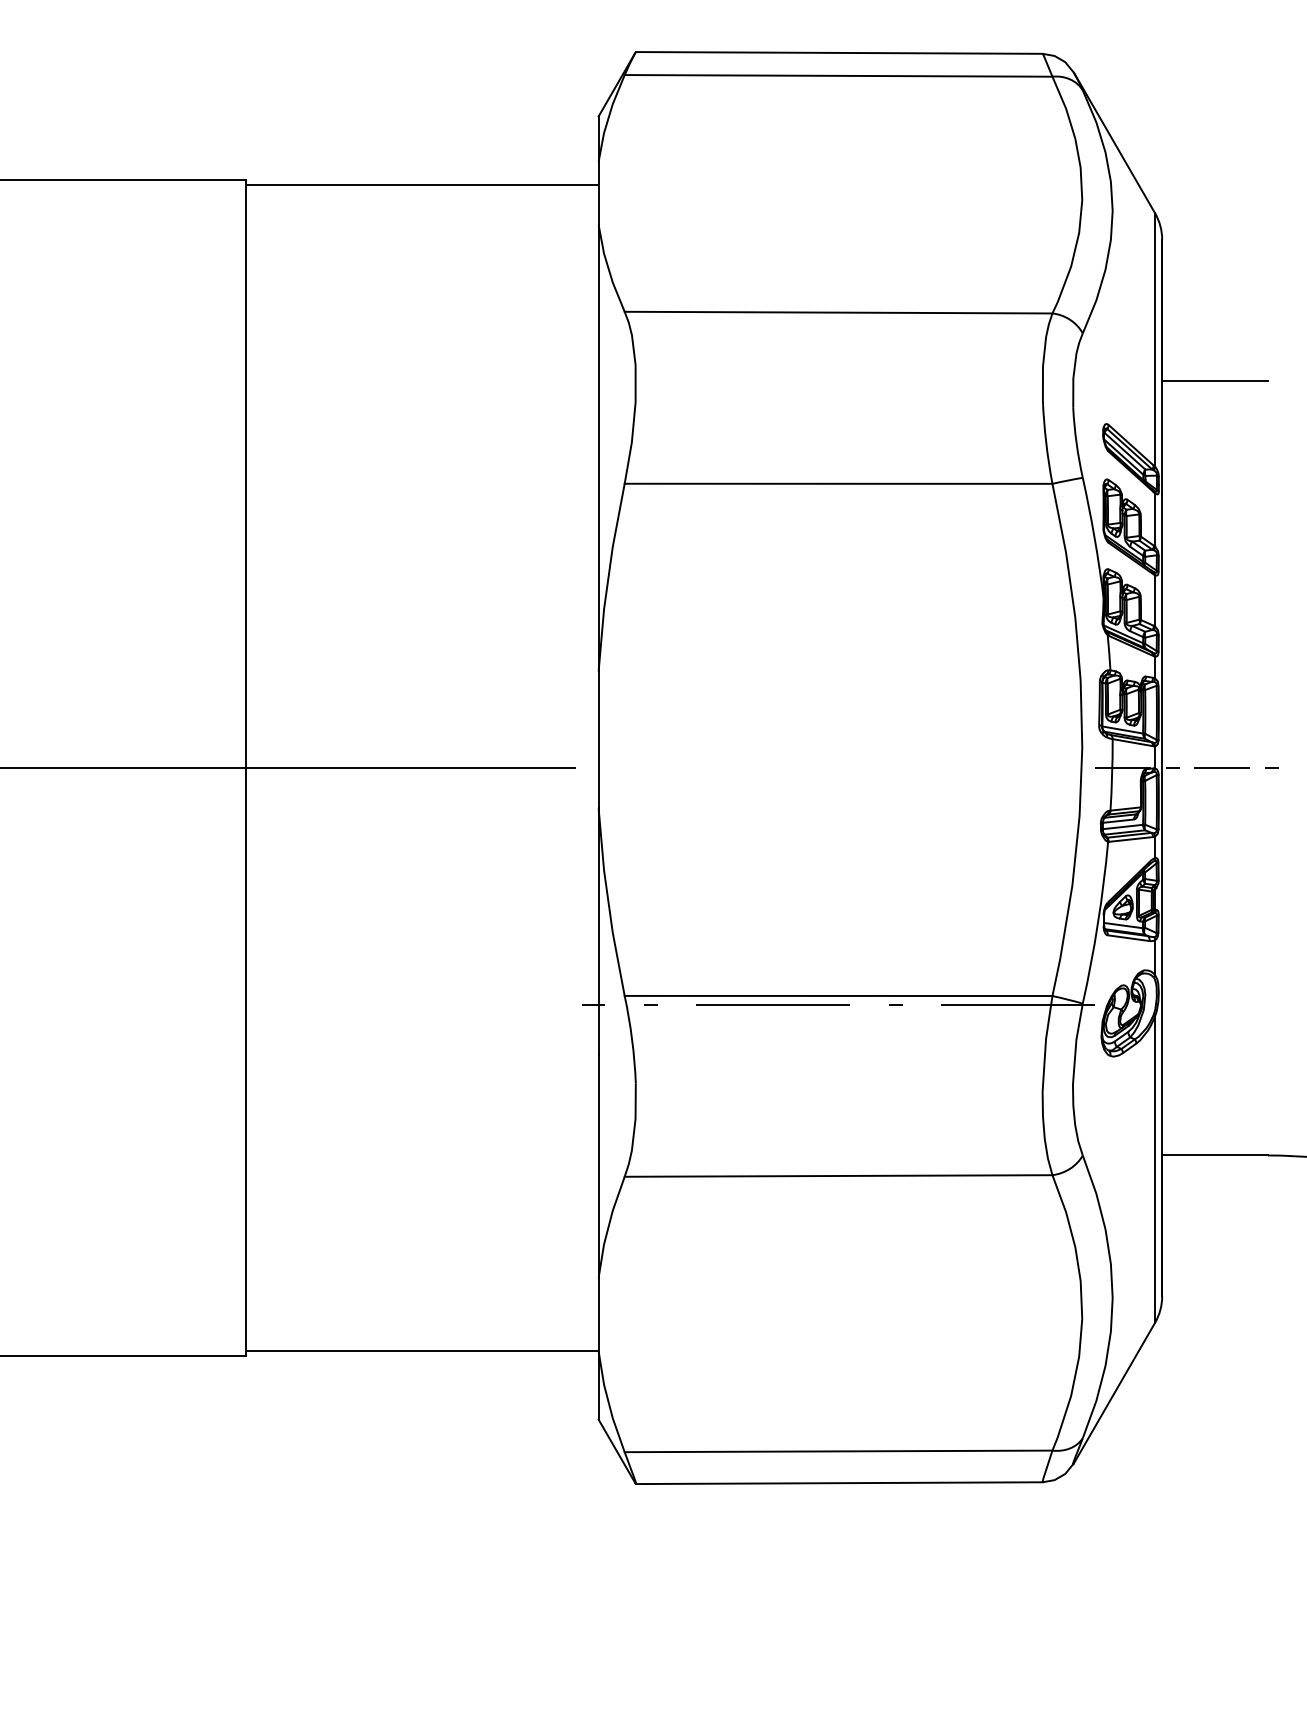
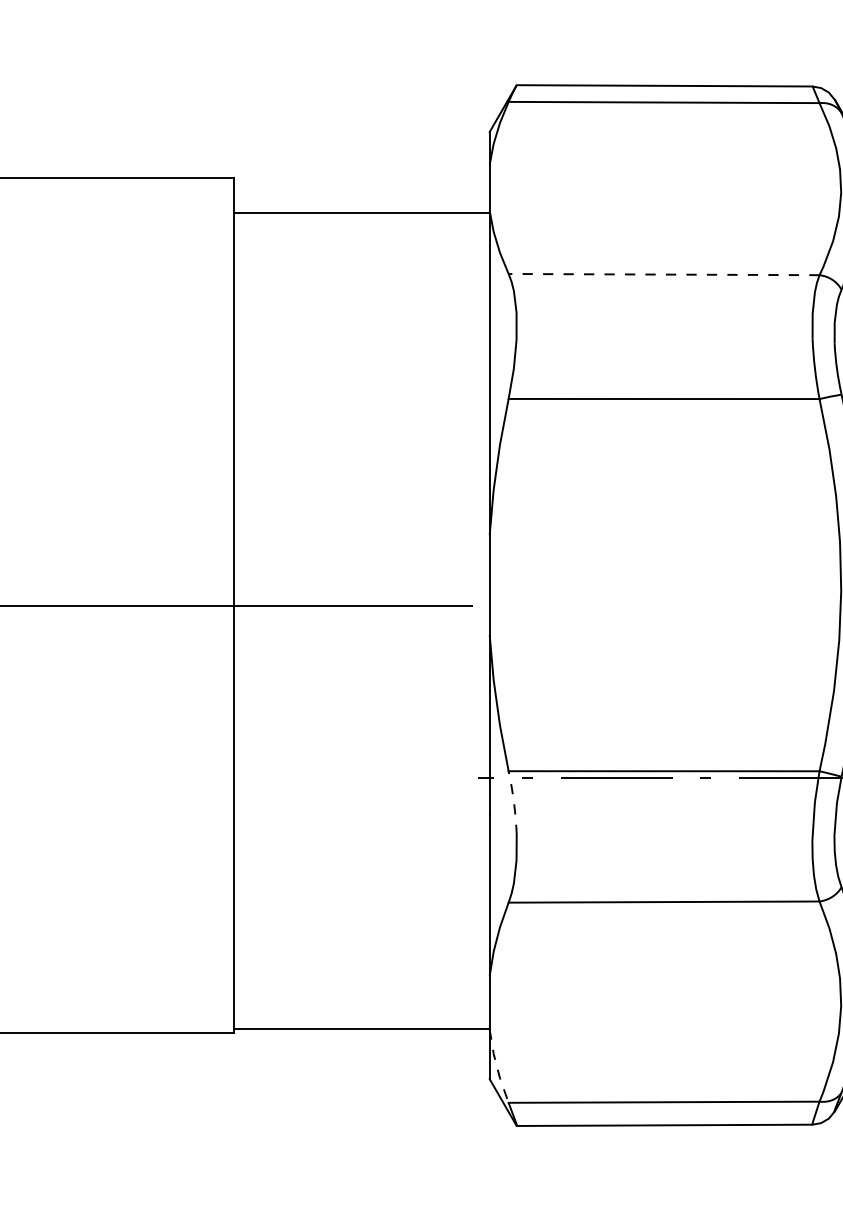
line: (422, 185) -> (361, 213), moved
line: (838, 312) -> (664, 274), solid -> dashed
arc: (632, 1039) -> (514, 802), solid -> dashed
line: (608, 1402) -> (496, 1066), solid -> dashed

